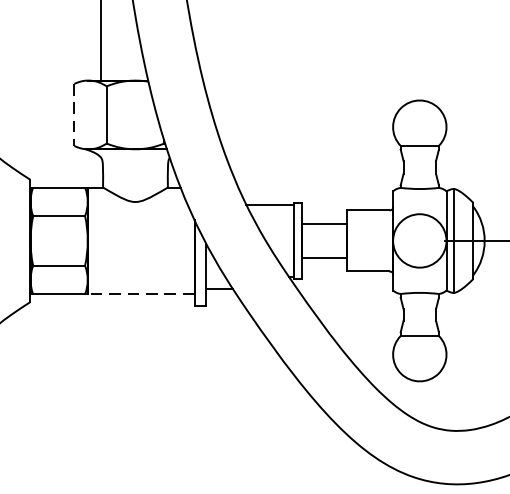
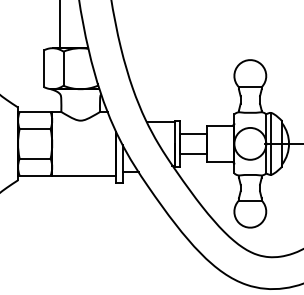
line: (74, 114) -> (44, 68), dashed -> solid
line: (141, 293) -> (84, 175), dashed -> solid

